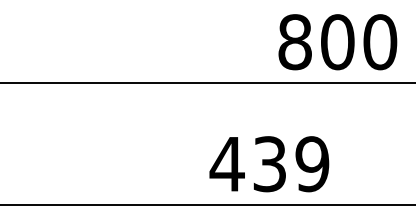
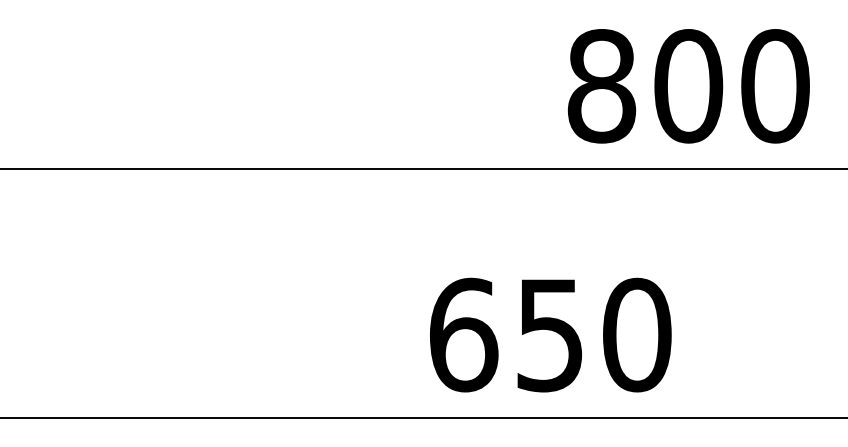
text: (269, 164) -> (549, 335), 439 -> 650

